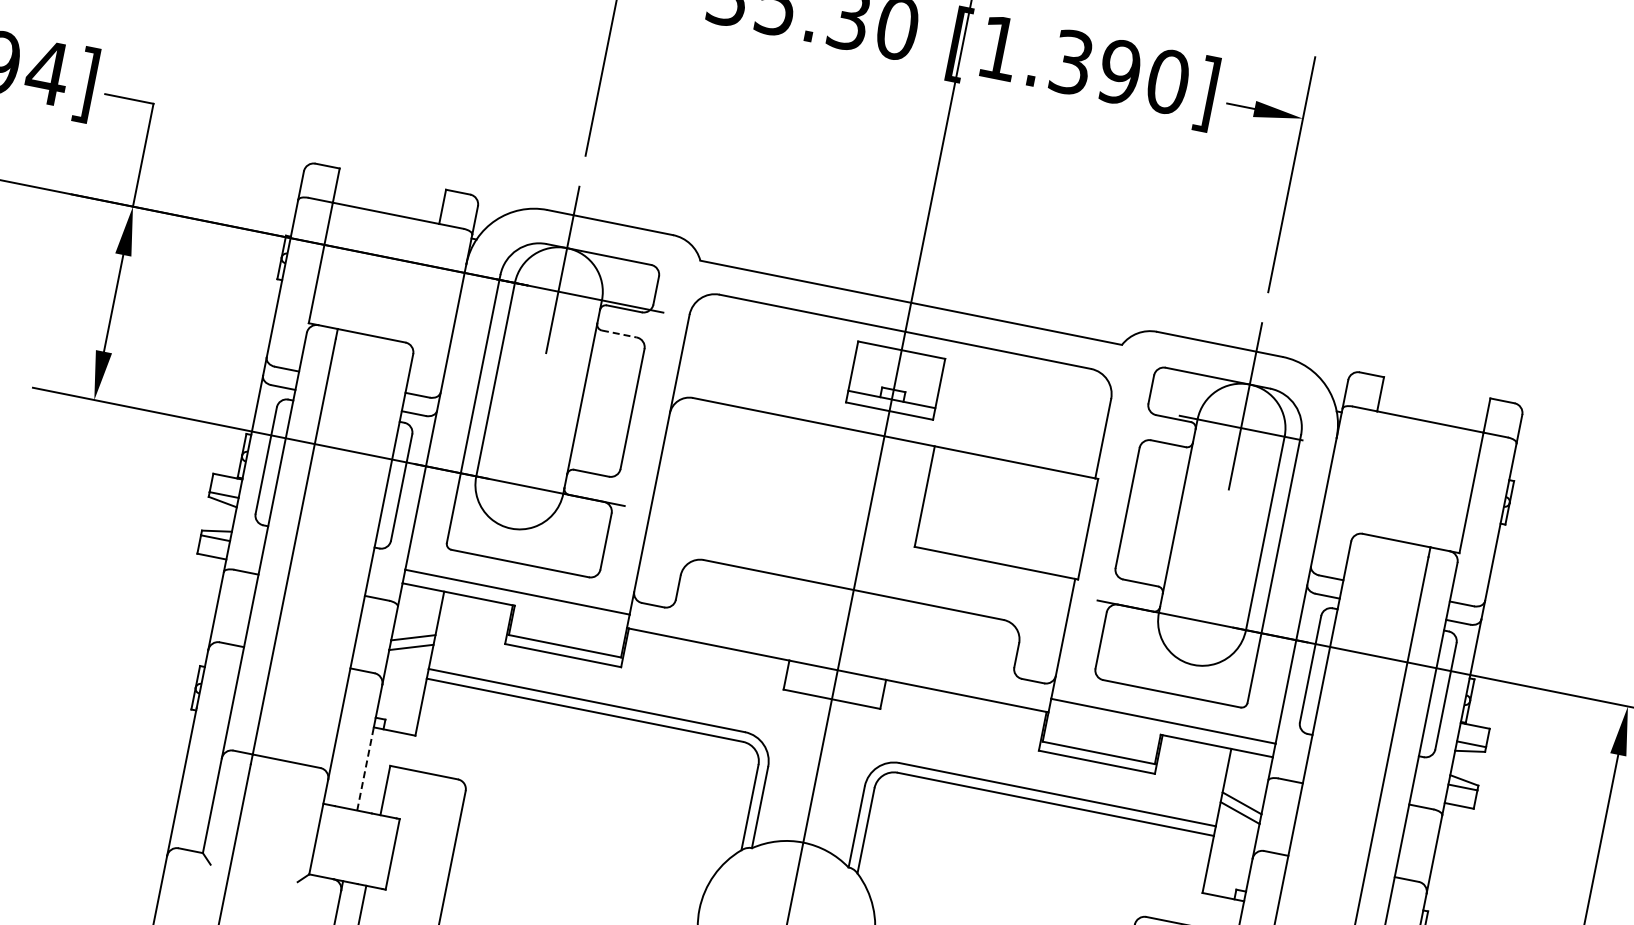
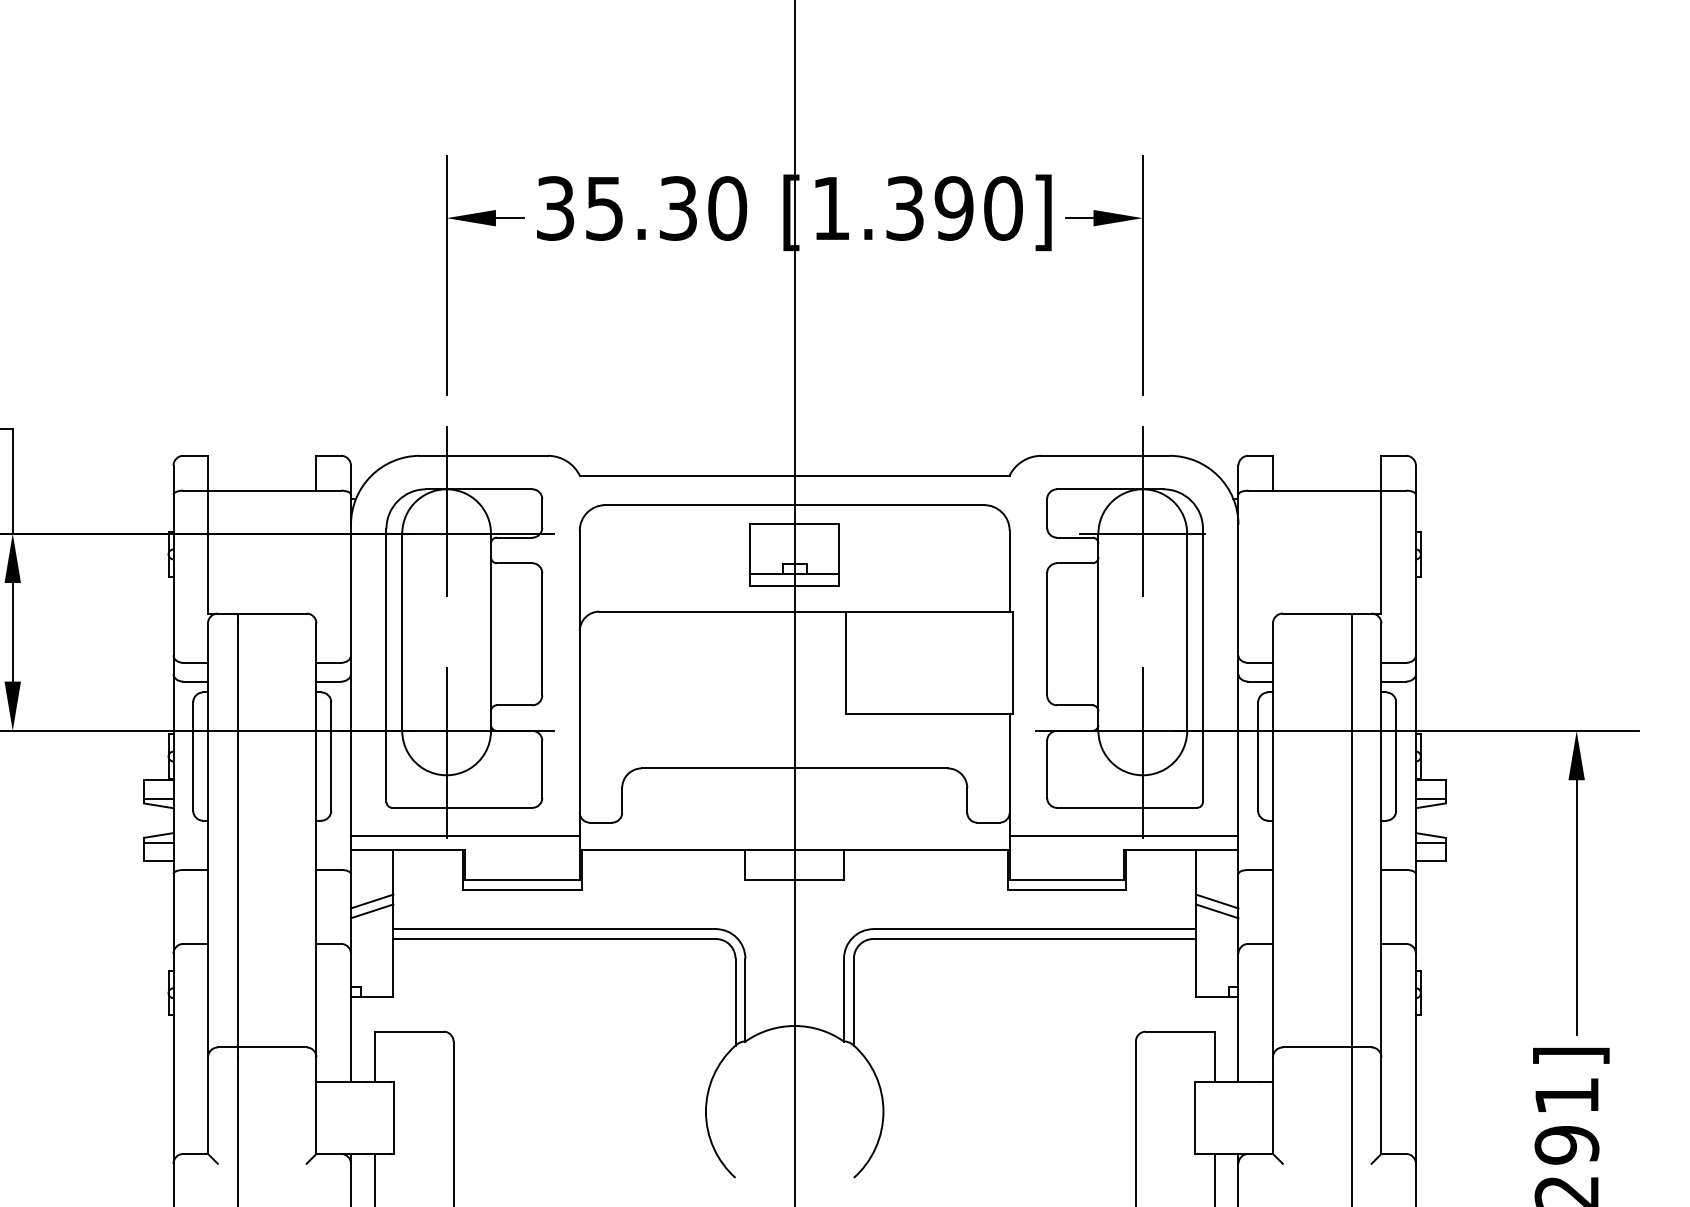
line: (619, 334) -> (514, 563), dashed -> solid
line: (515, 506) -> (446, 752), added
line: (1197, 642) -> (1142, 752), added
line: (365, 768) -> (350, 1039), dashed -> solid

